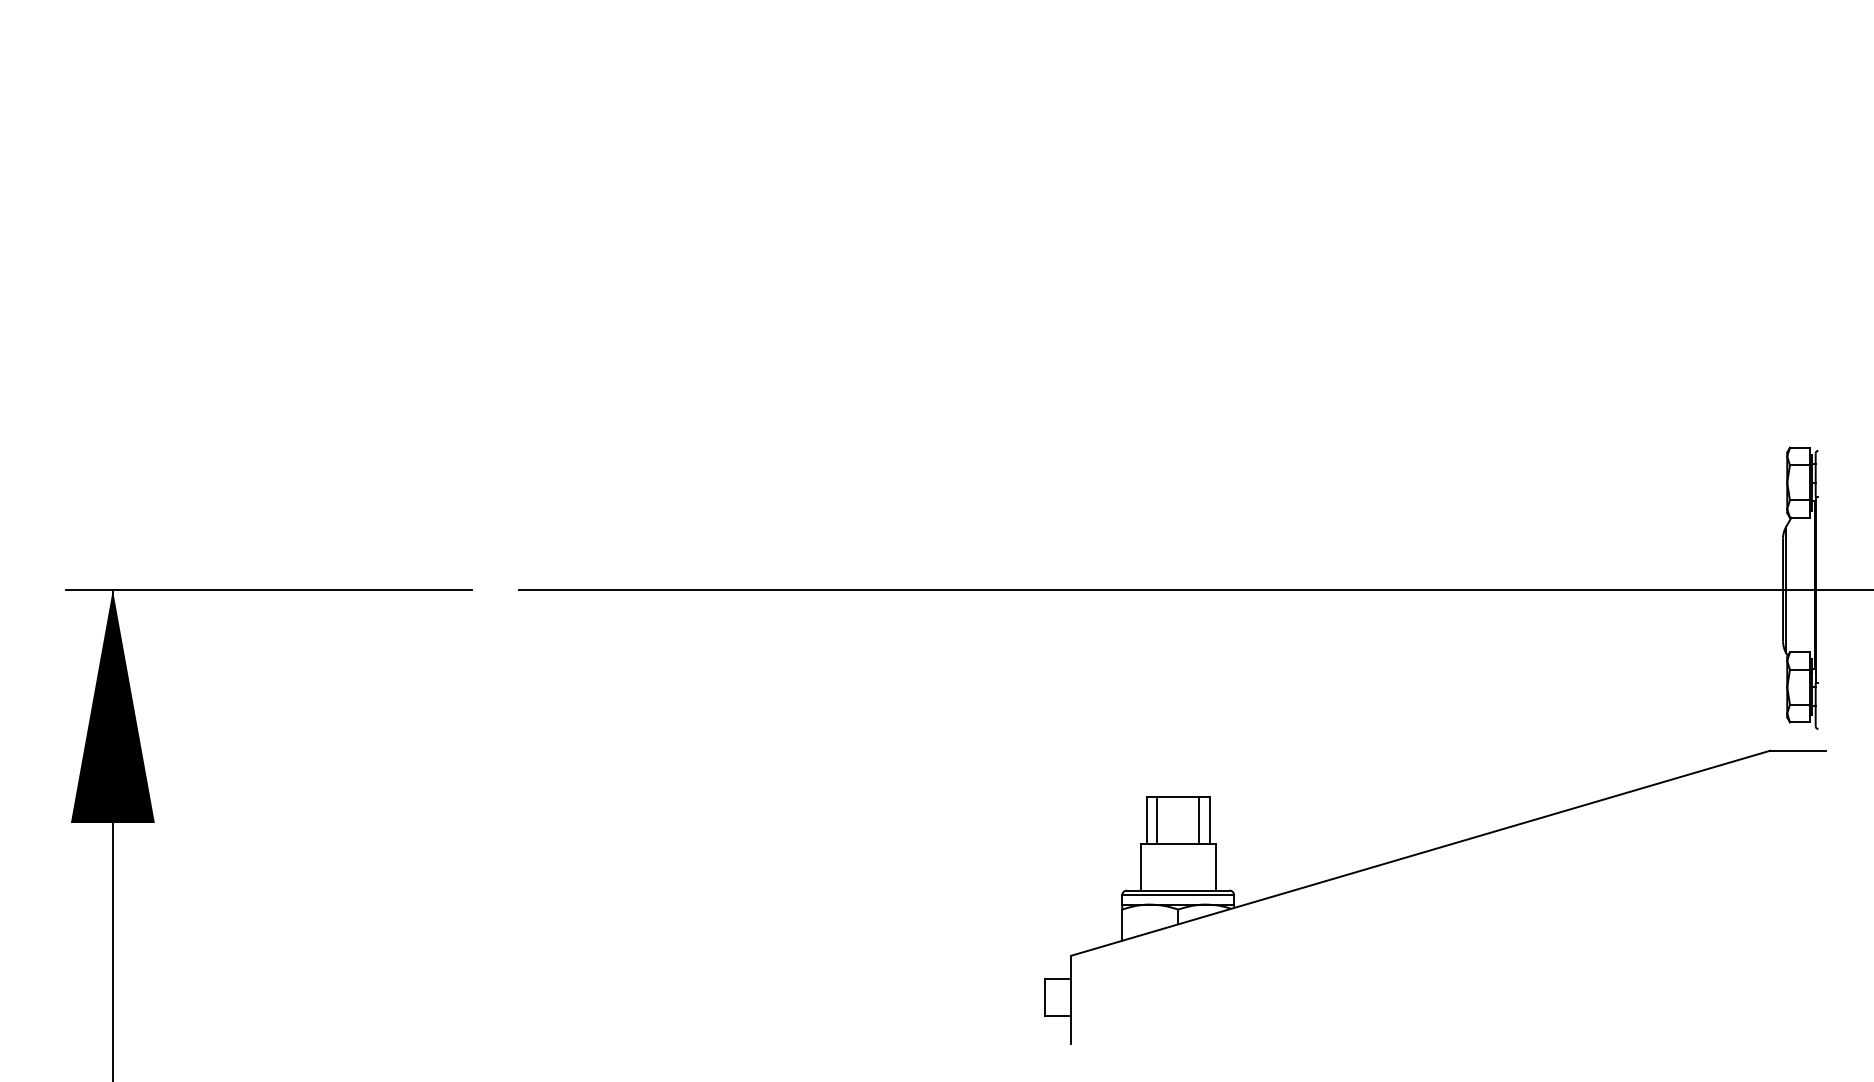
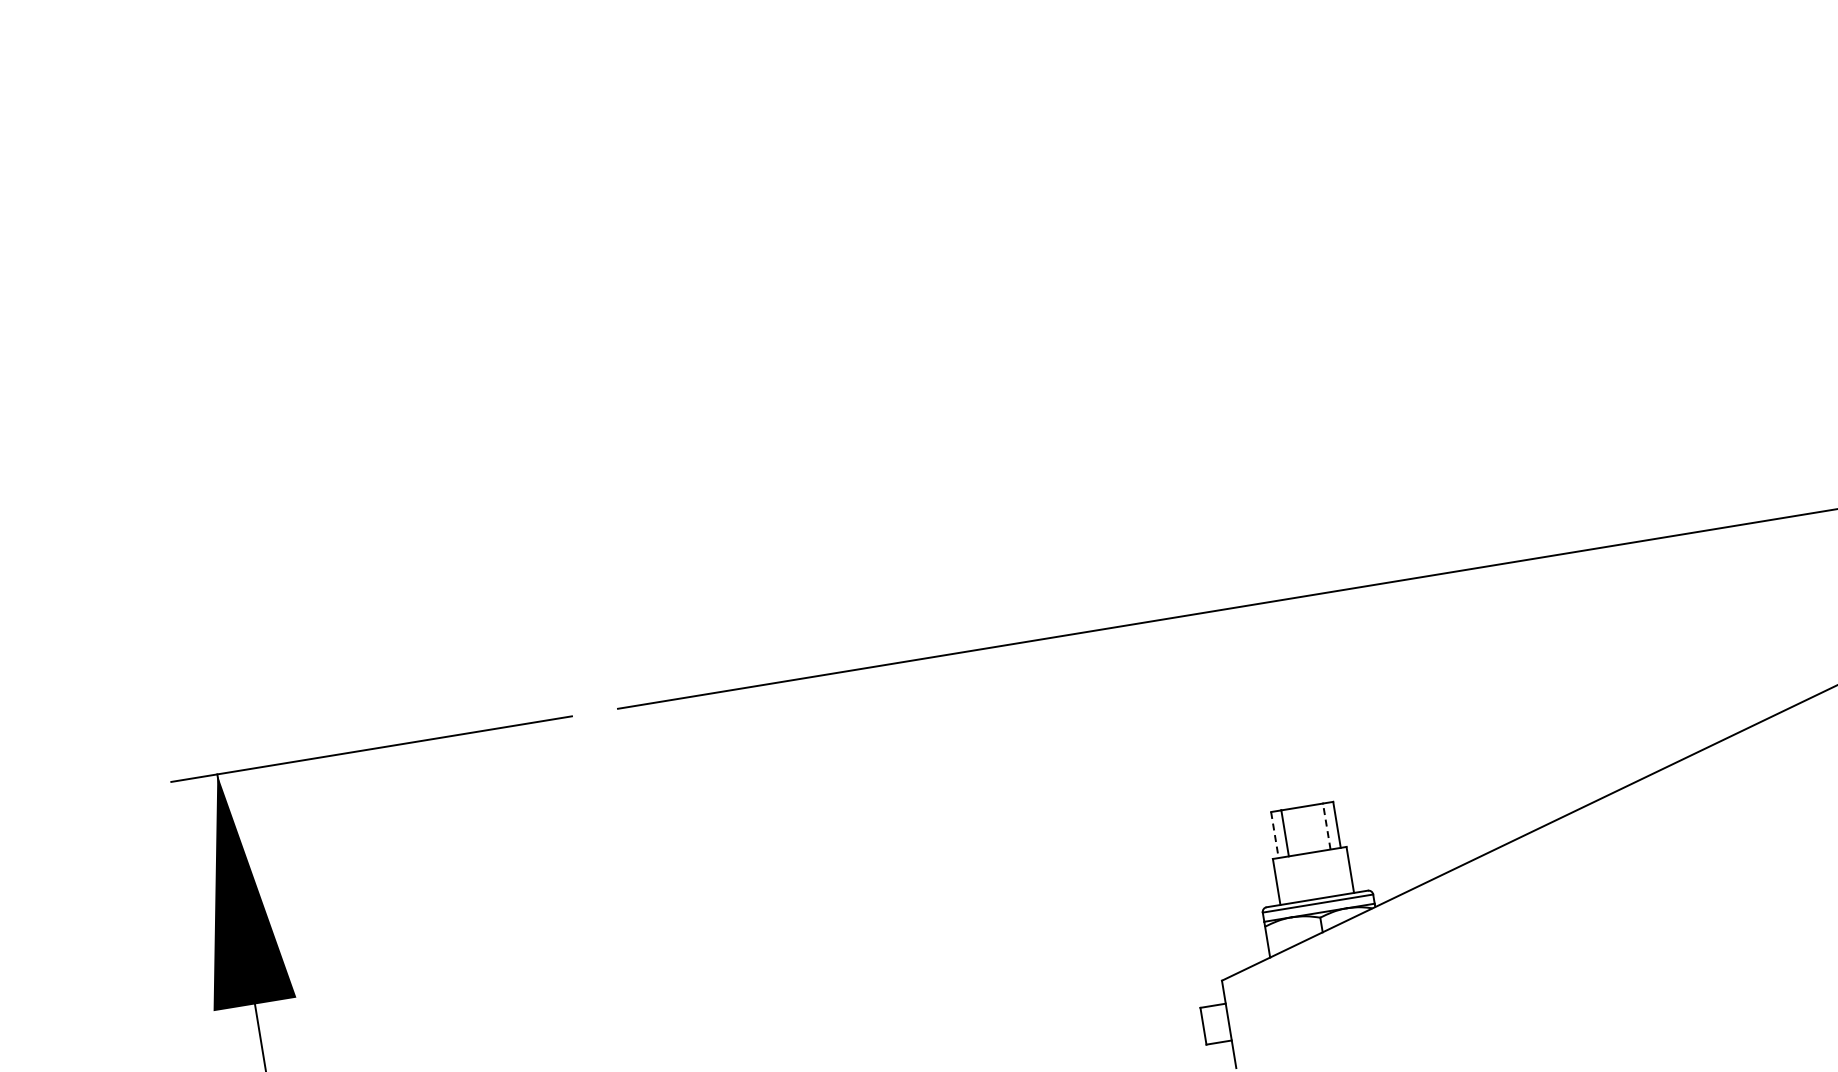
line: (1199, 820) -> (1326, 826), solid -> dashed
line: (1146, 821) -> (1274, 835), solid -> dashed

